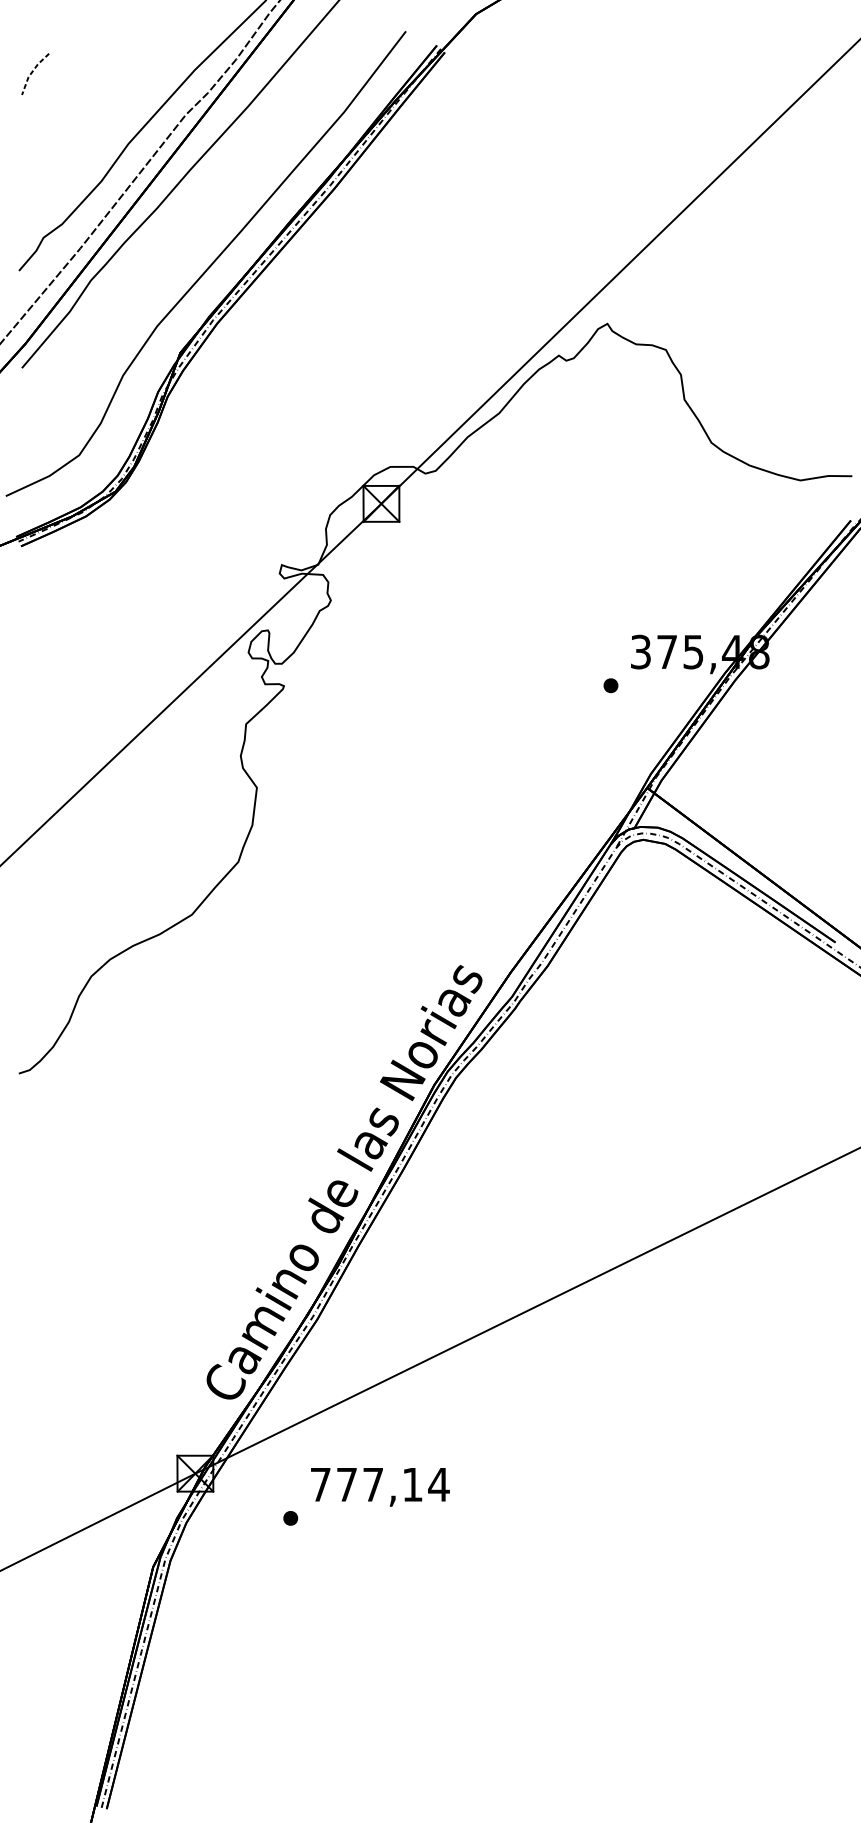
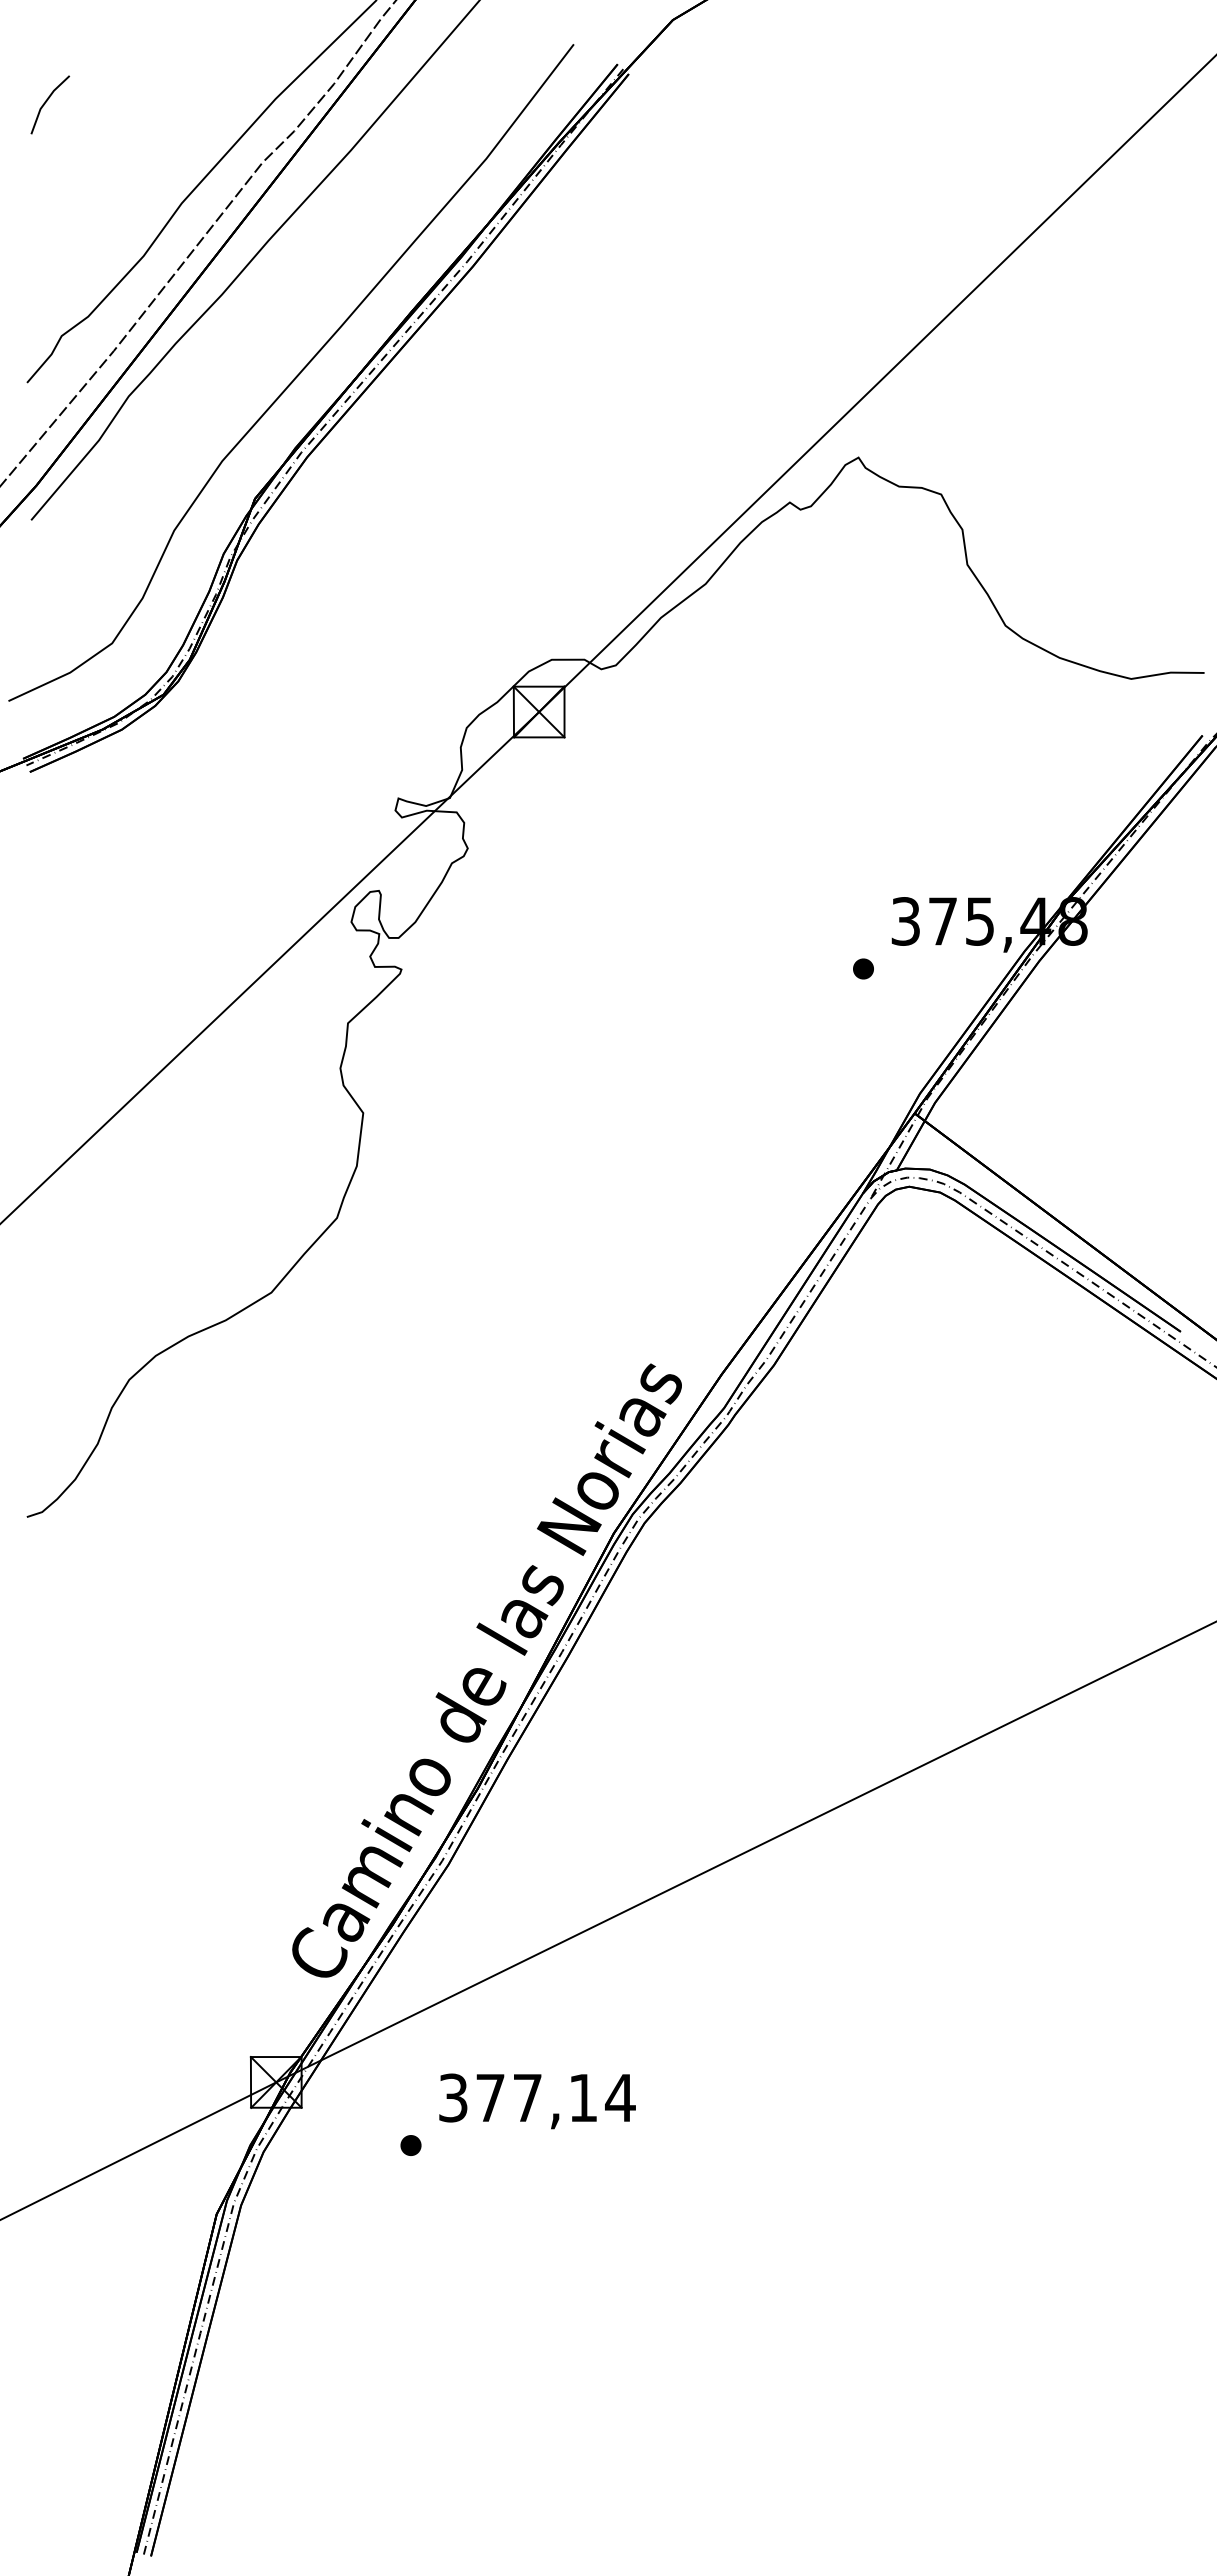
line: (32, 71) -> (45, 101), dashed -> solid
text: (320, 1484) -> (453, 2097), 777,14 -> 377,14

